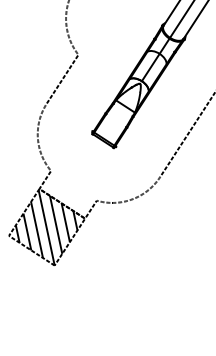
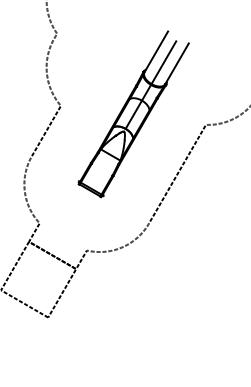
hatch: (49, 228) -> (41, 280), removed

